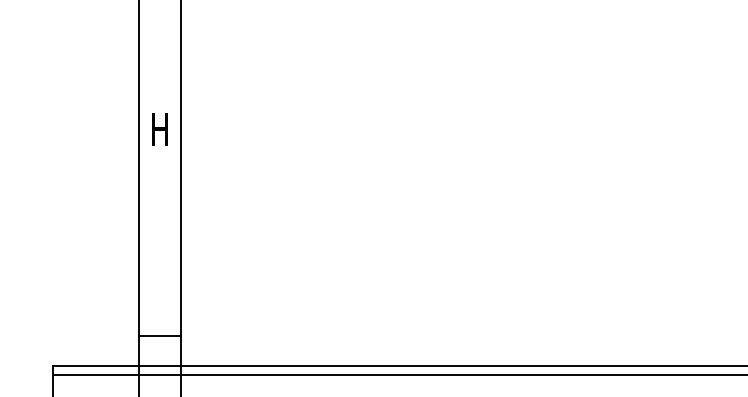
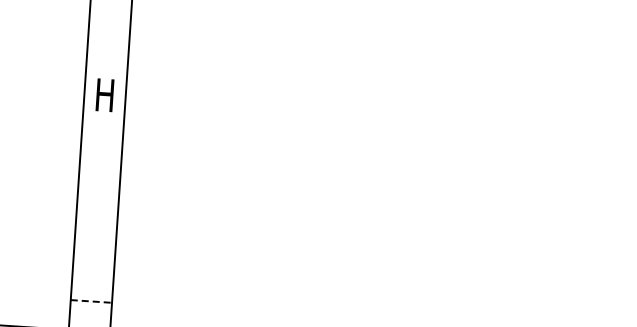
line: (160, 336) -> (91, 301), solid -> dashed

